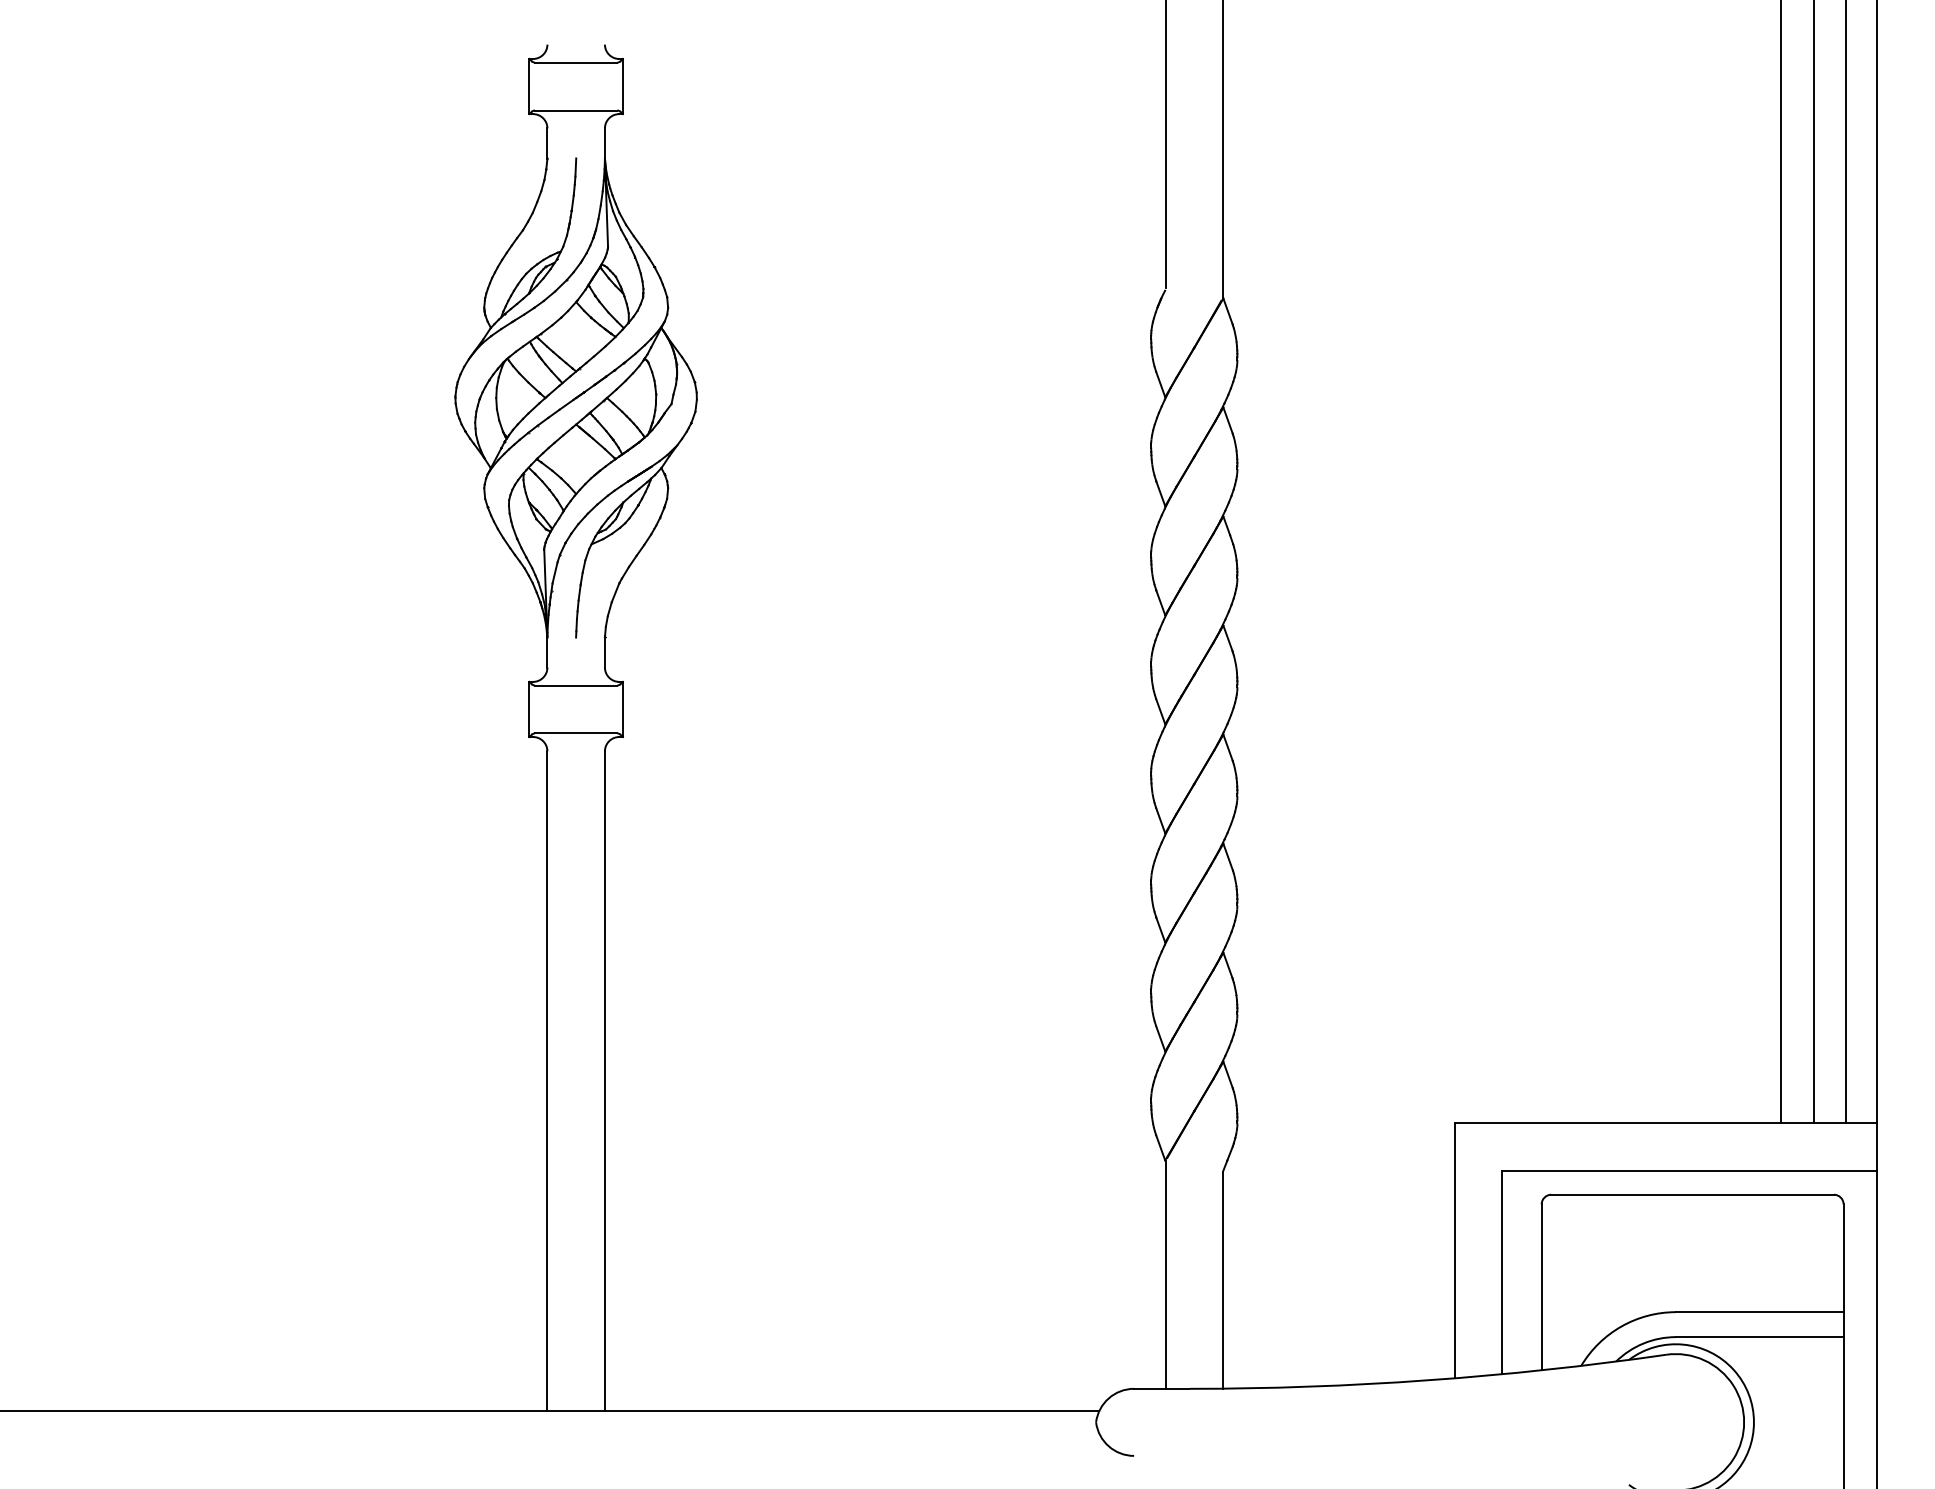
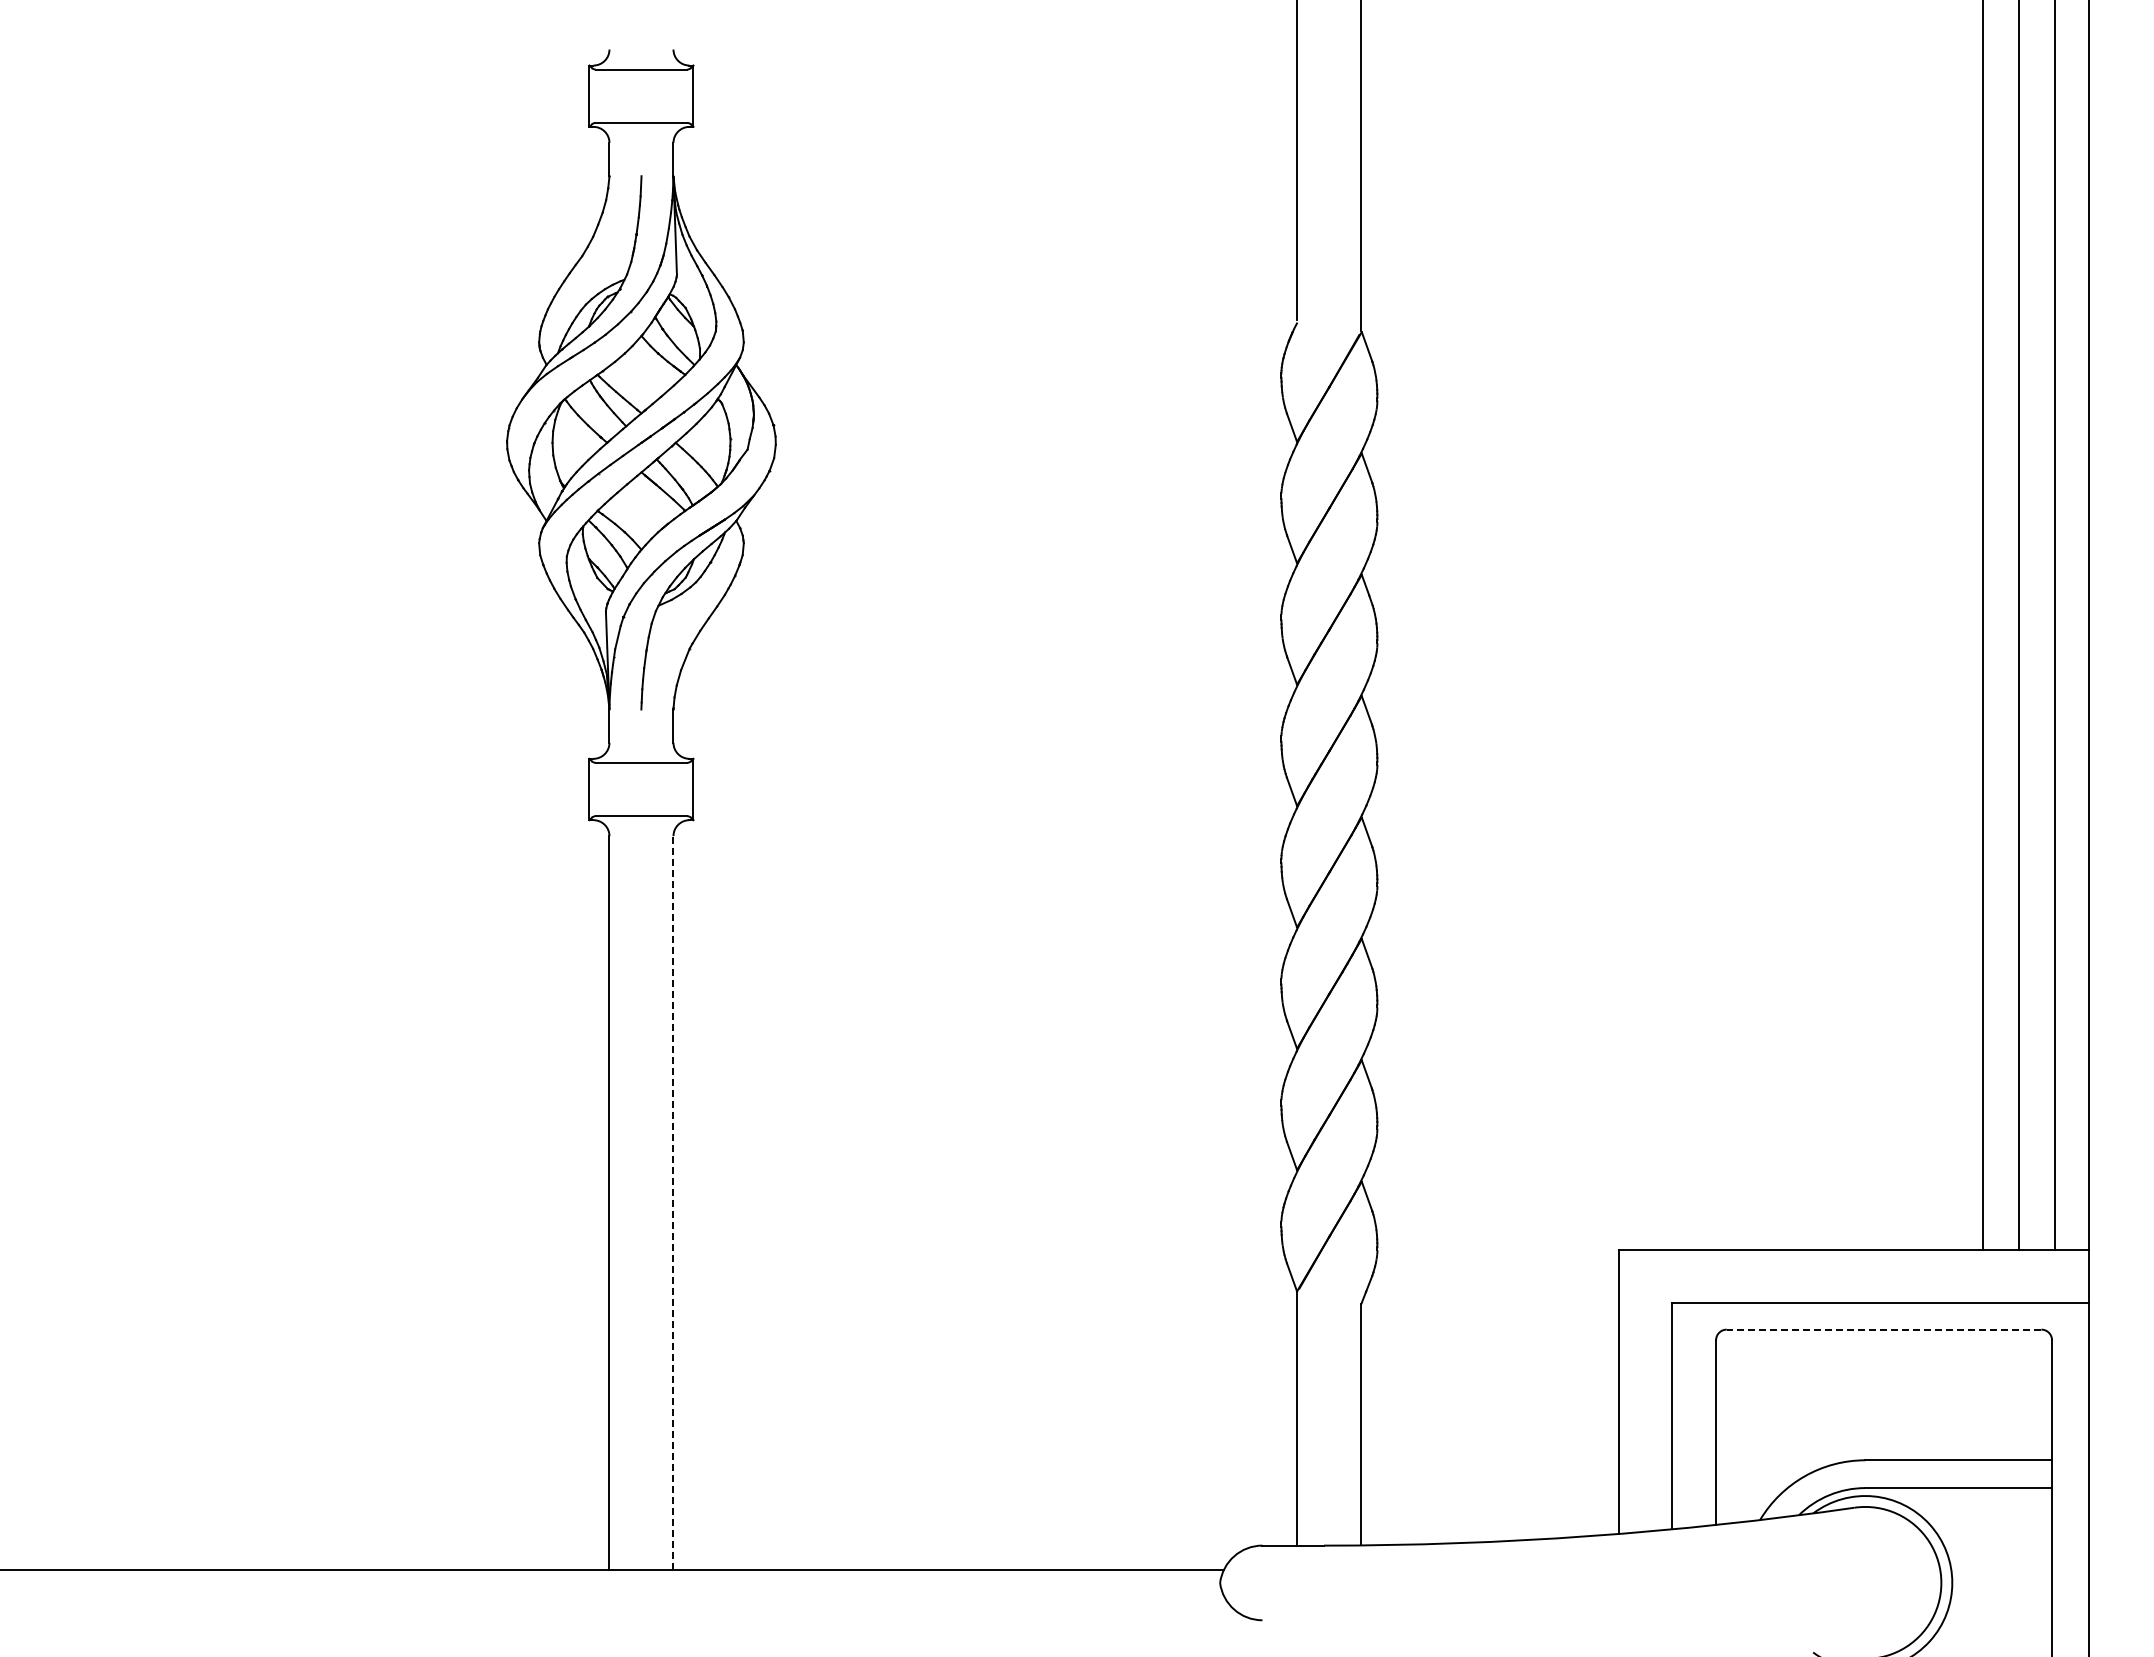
line: (604, 1080) -> (673, 1202), solid -> dashed
line: (1692, 1194) -> (1883, 1329), solid -> dashed

